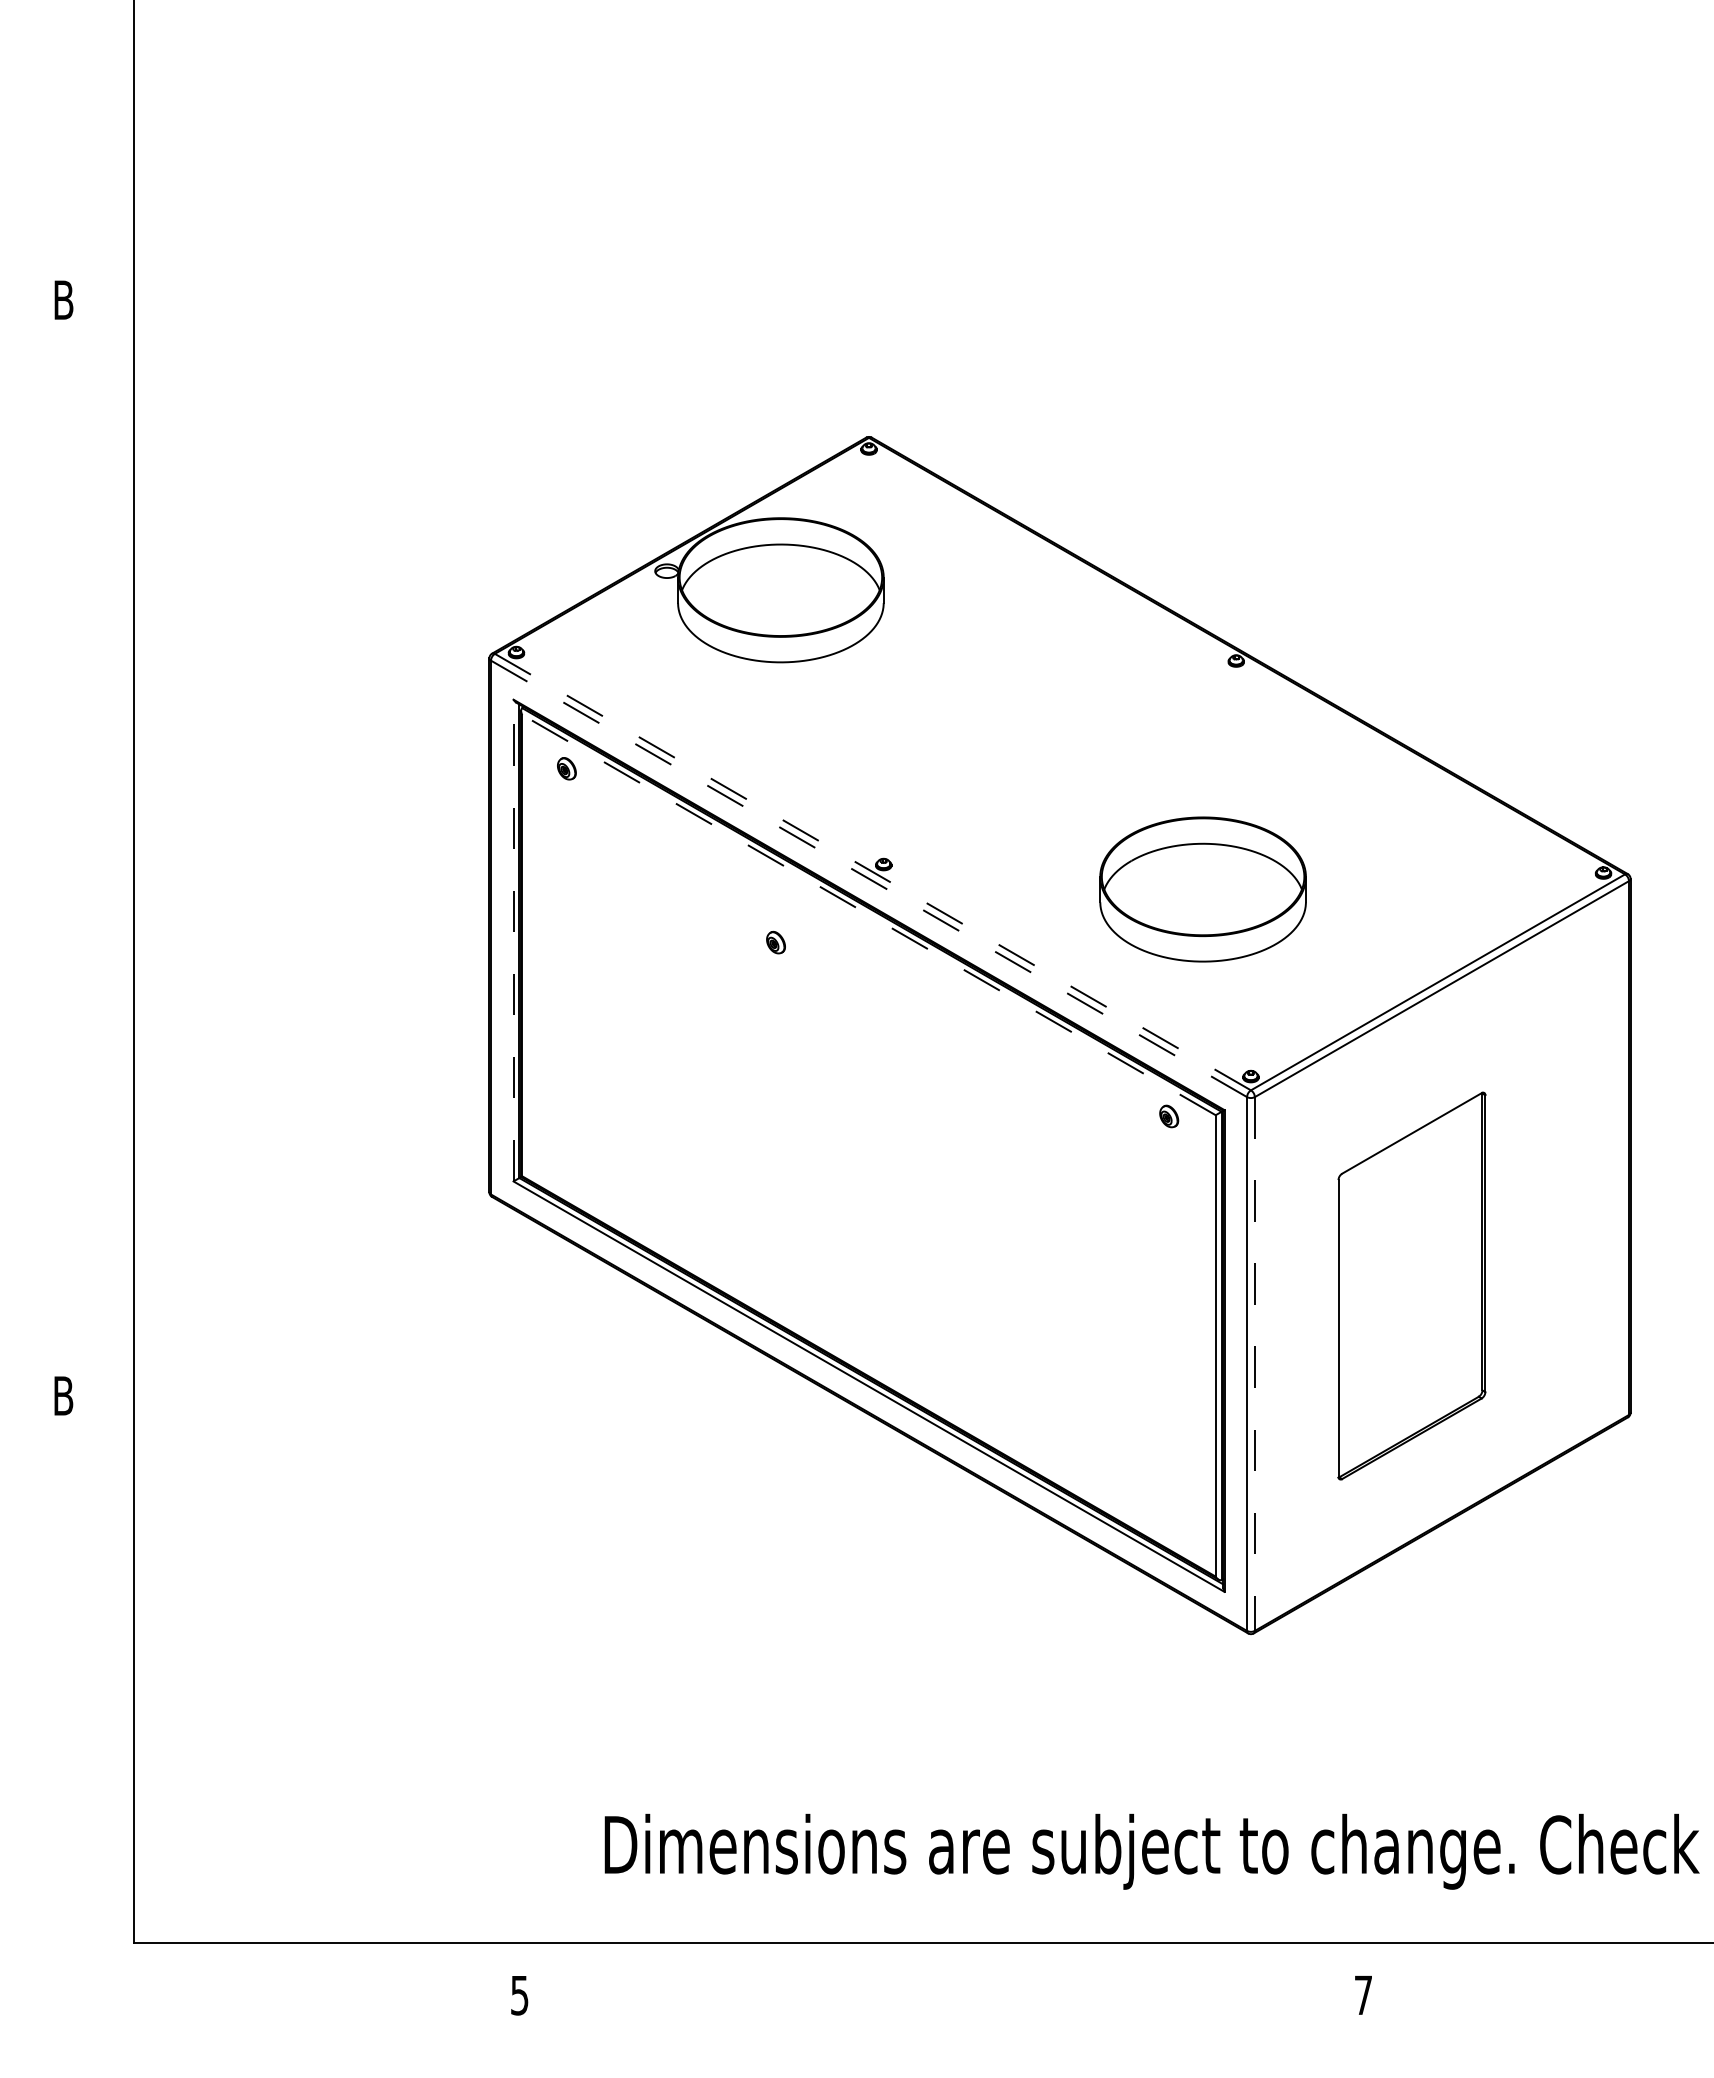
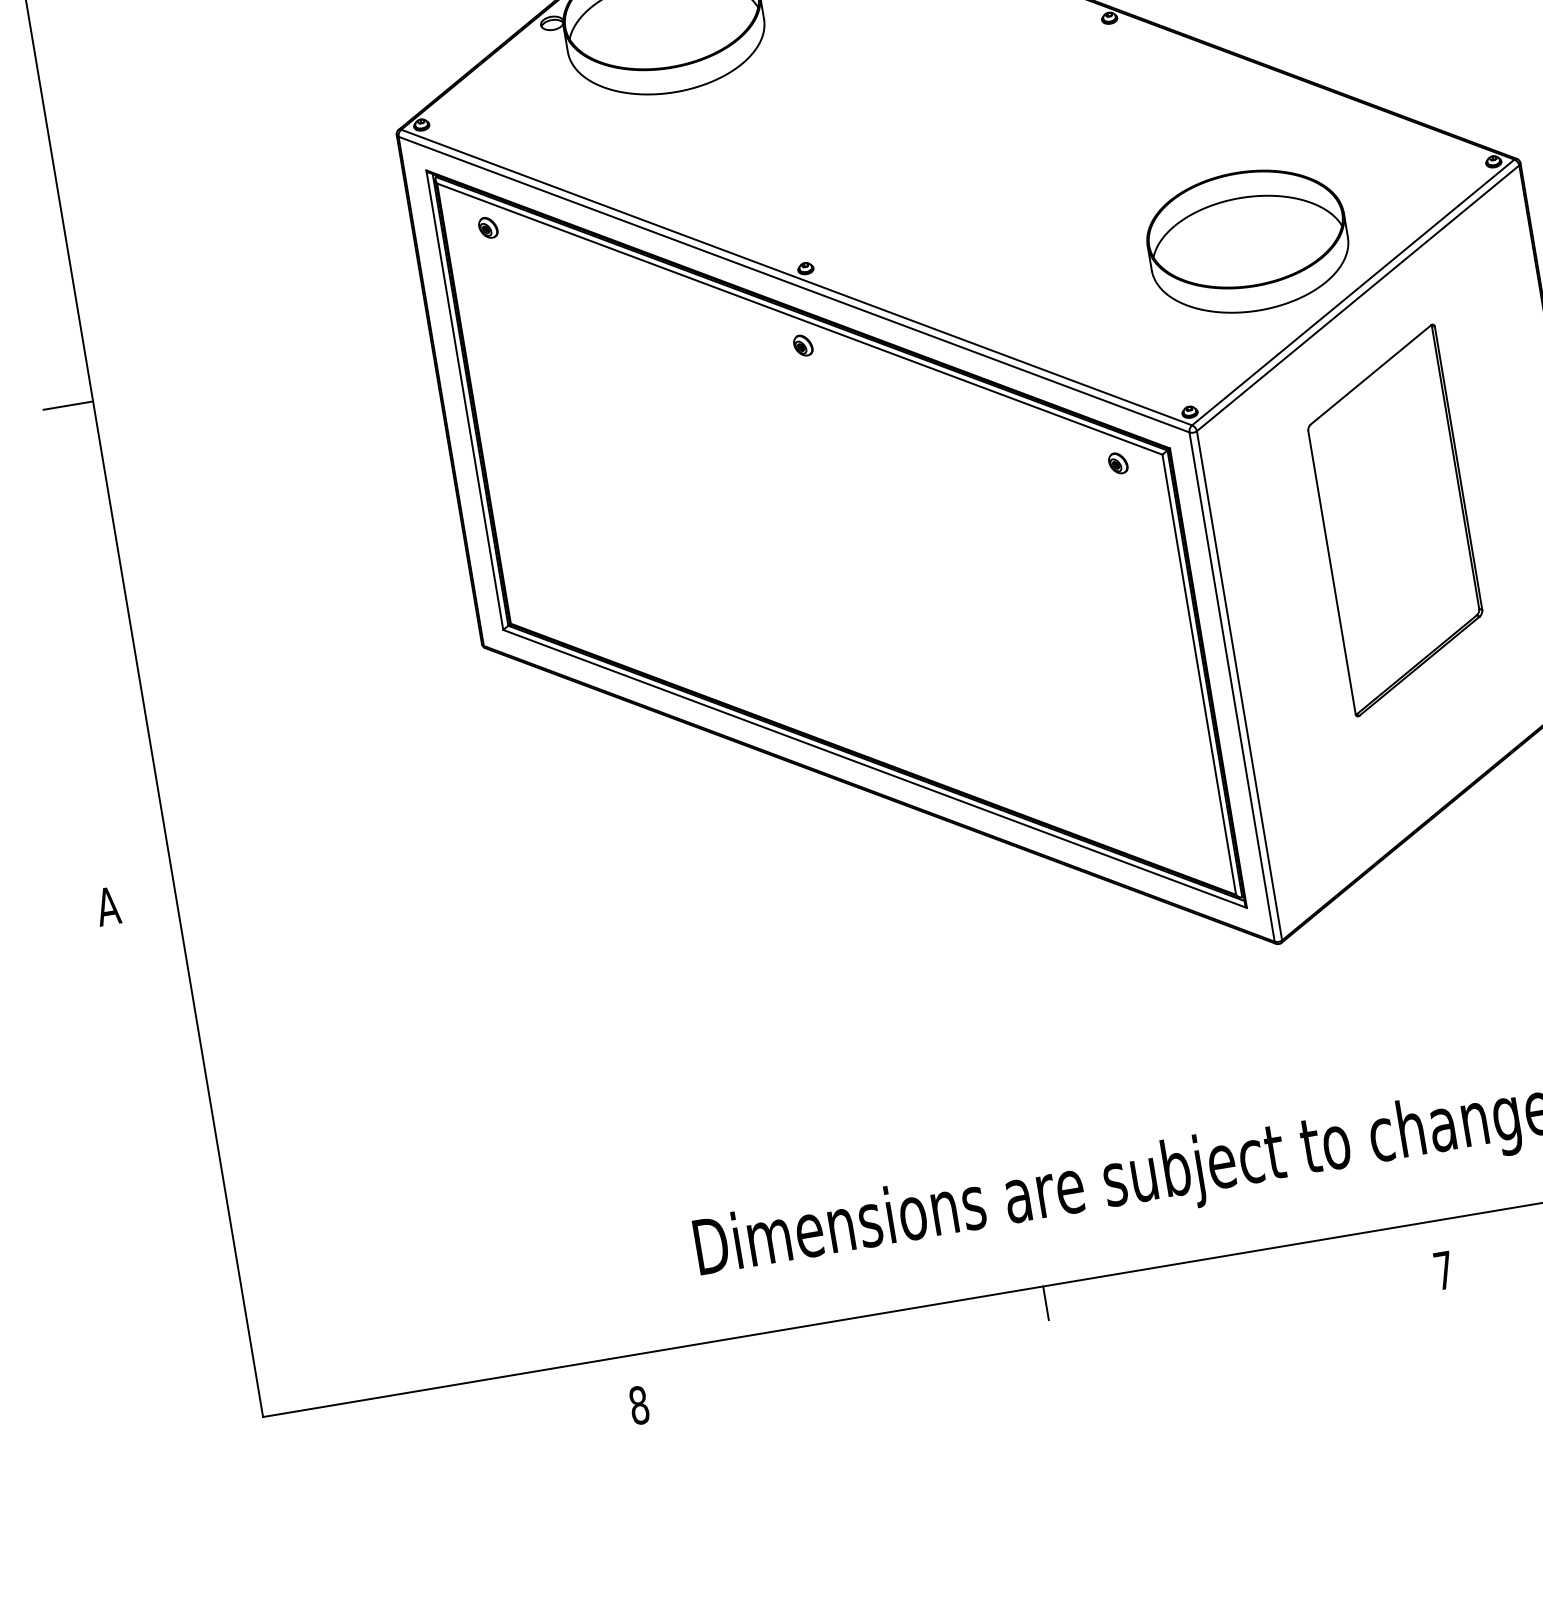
line: (873, 872) -> (797, 277), dashed -> solid
line: (108, 878) -> (68, 405), added
line: (868, 878) -> (793, 284), dashed -> solid
part: (1202, 889) -> (1247, 241), moved
line: (868, 914) -> (799, 318), dashed -> solid
line: (513, 940) -> (464, 400), dashed -> solid
part: (775, 942) -> (802, 345), moved
part: (1411, 1285) -> (1394, 520), moved
line: (1254, 1364) -> (1239, 686), dashed -> solid
text: (63, 1395) -> (108, 905), B -> A
line: (952, 1960) -> (1046, 1302), added
text: (519, 1995) -> (638, 1405), 5 -> 8

